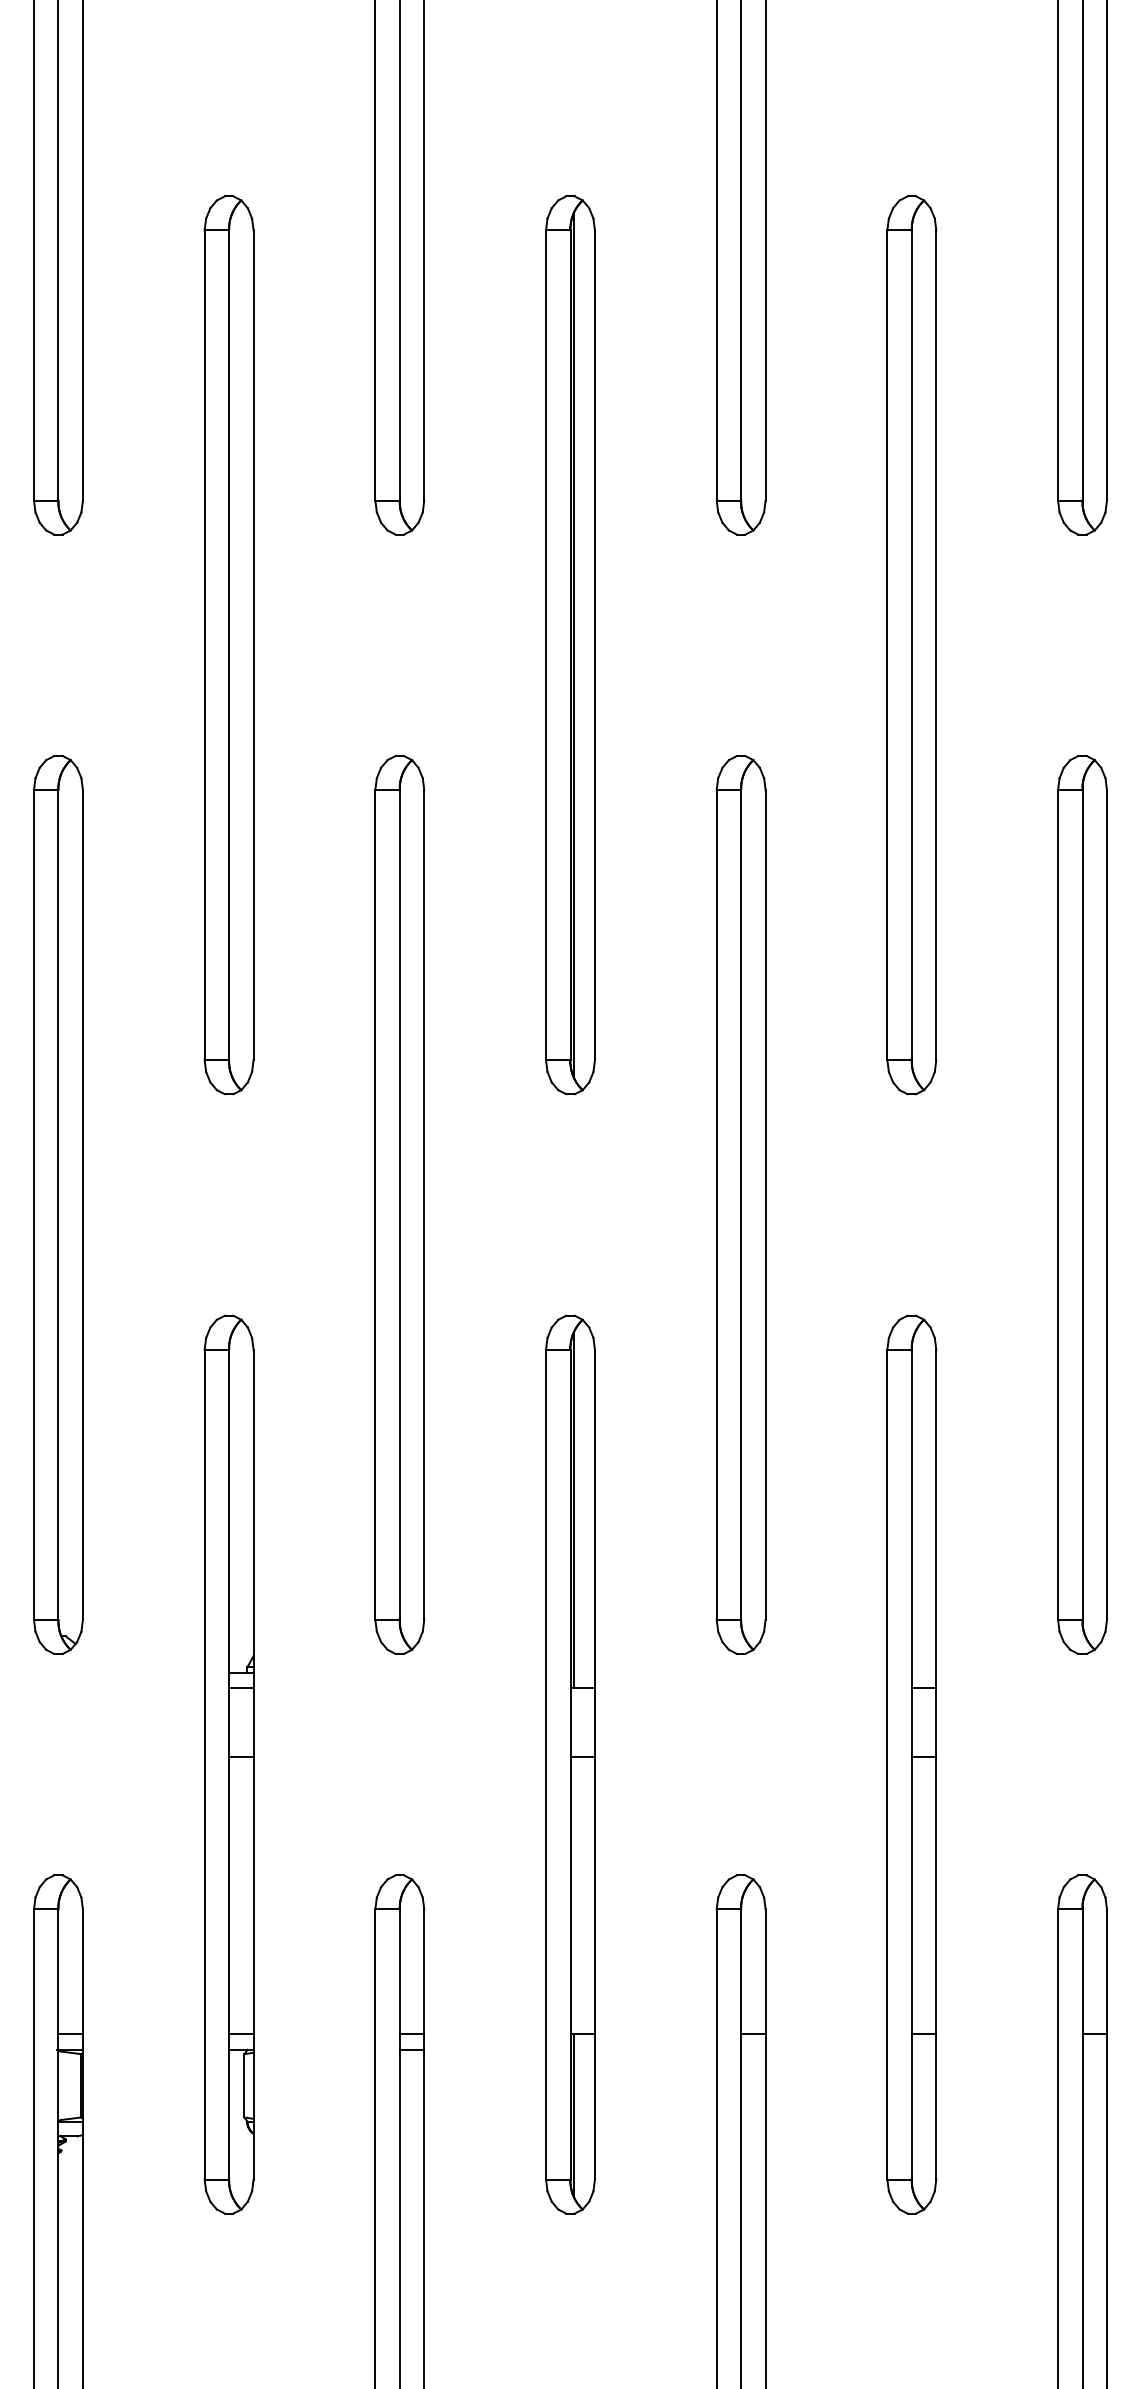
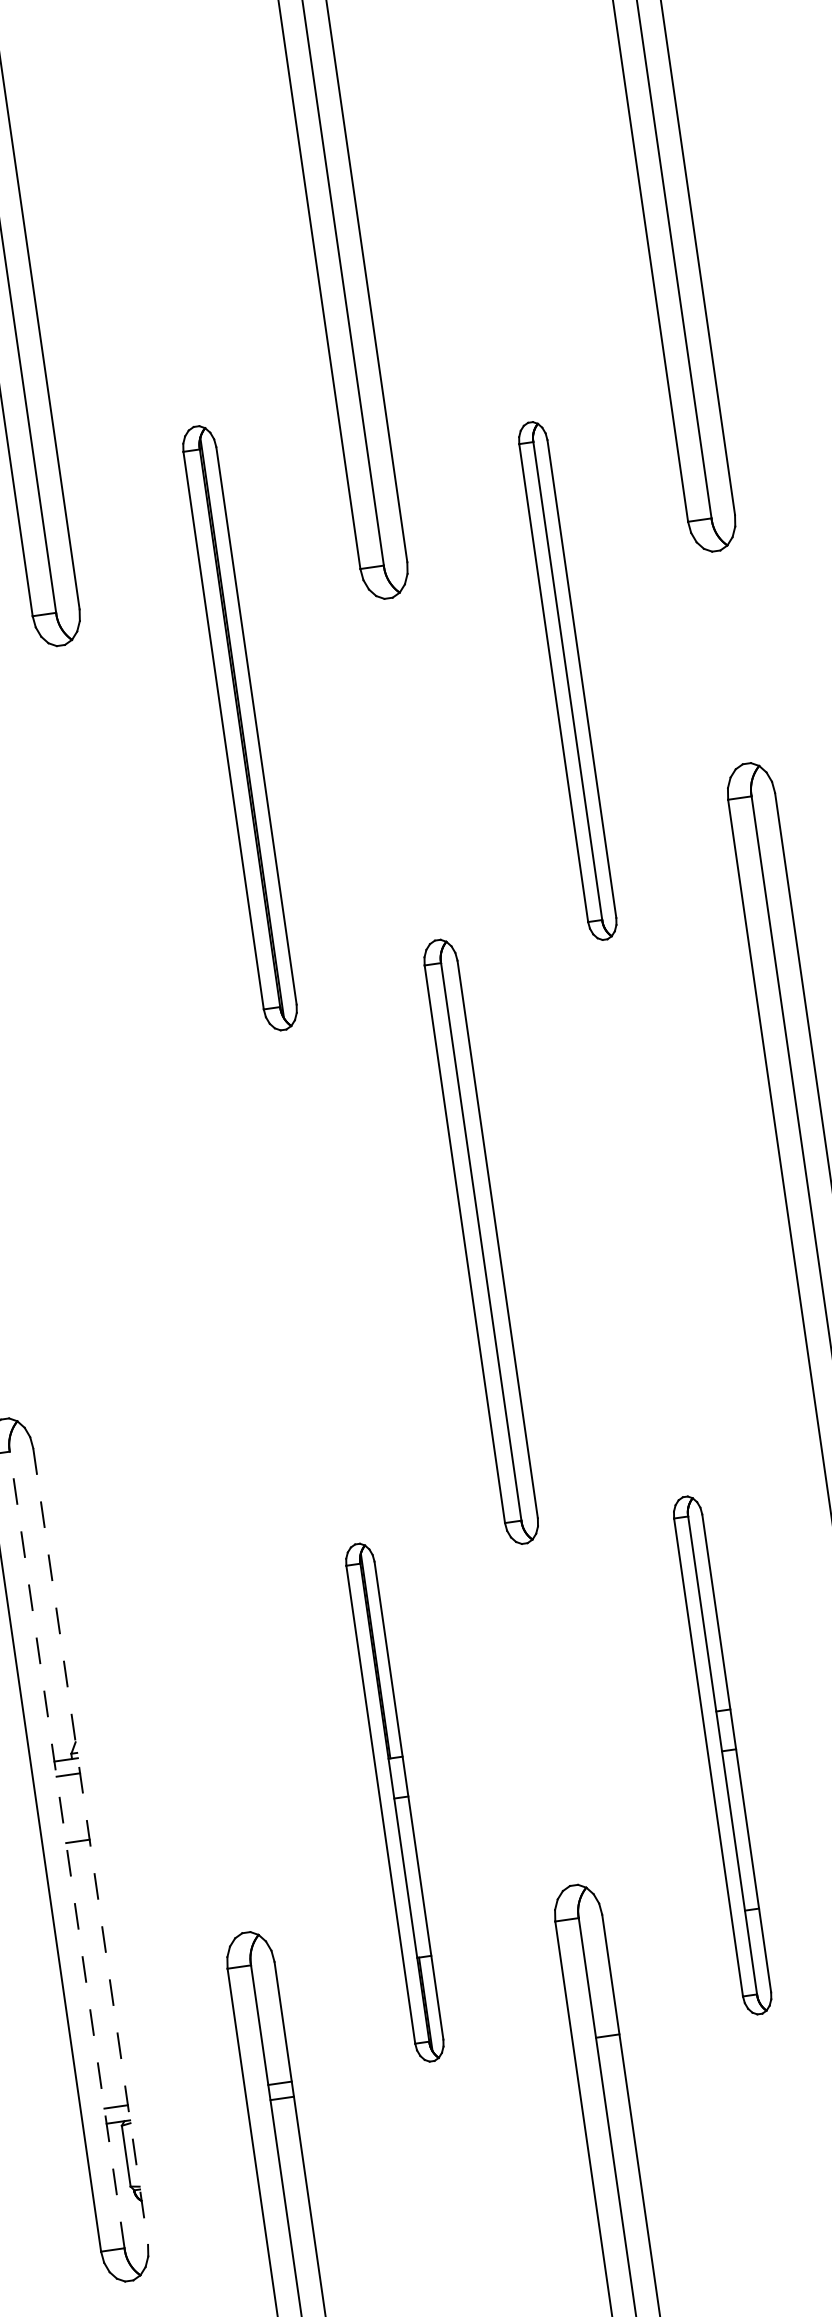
part: (570, 645) -> (240, 728), size x0.7
part: (911, 645) -> (567, 681), size x0.6
part: (399, 1204) -> (153, 1288), removed
part: (740, 1204) -> (480, 1241), size x0.7
line: (229, 1764) -> (67, 1849), solid -> dashed
line: (253, 1764) -> (90, 1846), solid -> dashed
part: (570, 1764) -> (394, 1802), size x0.6
part: (911, 1764) -> (722, 1755), size x0.6

